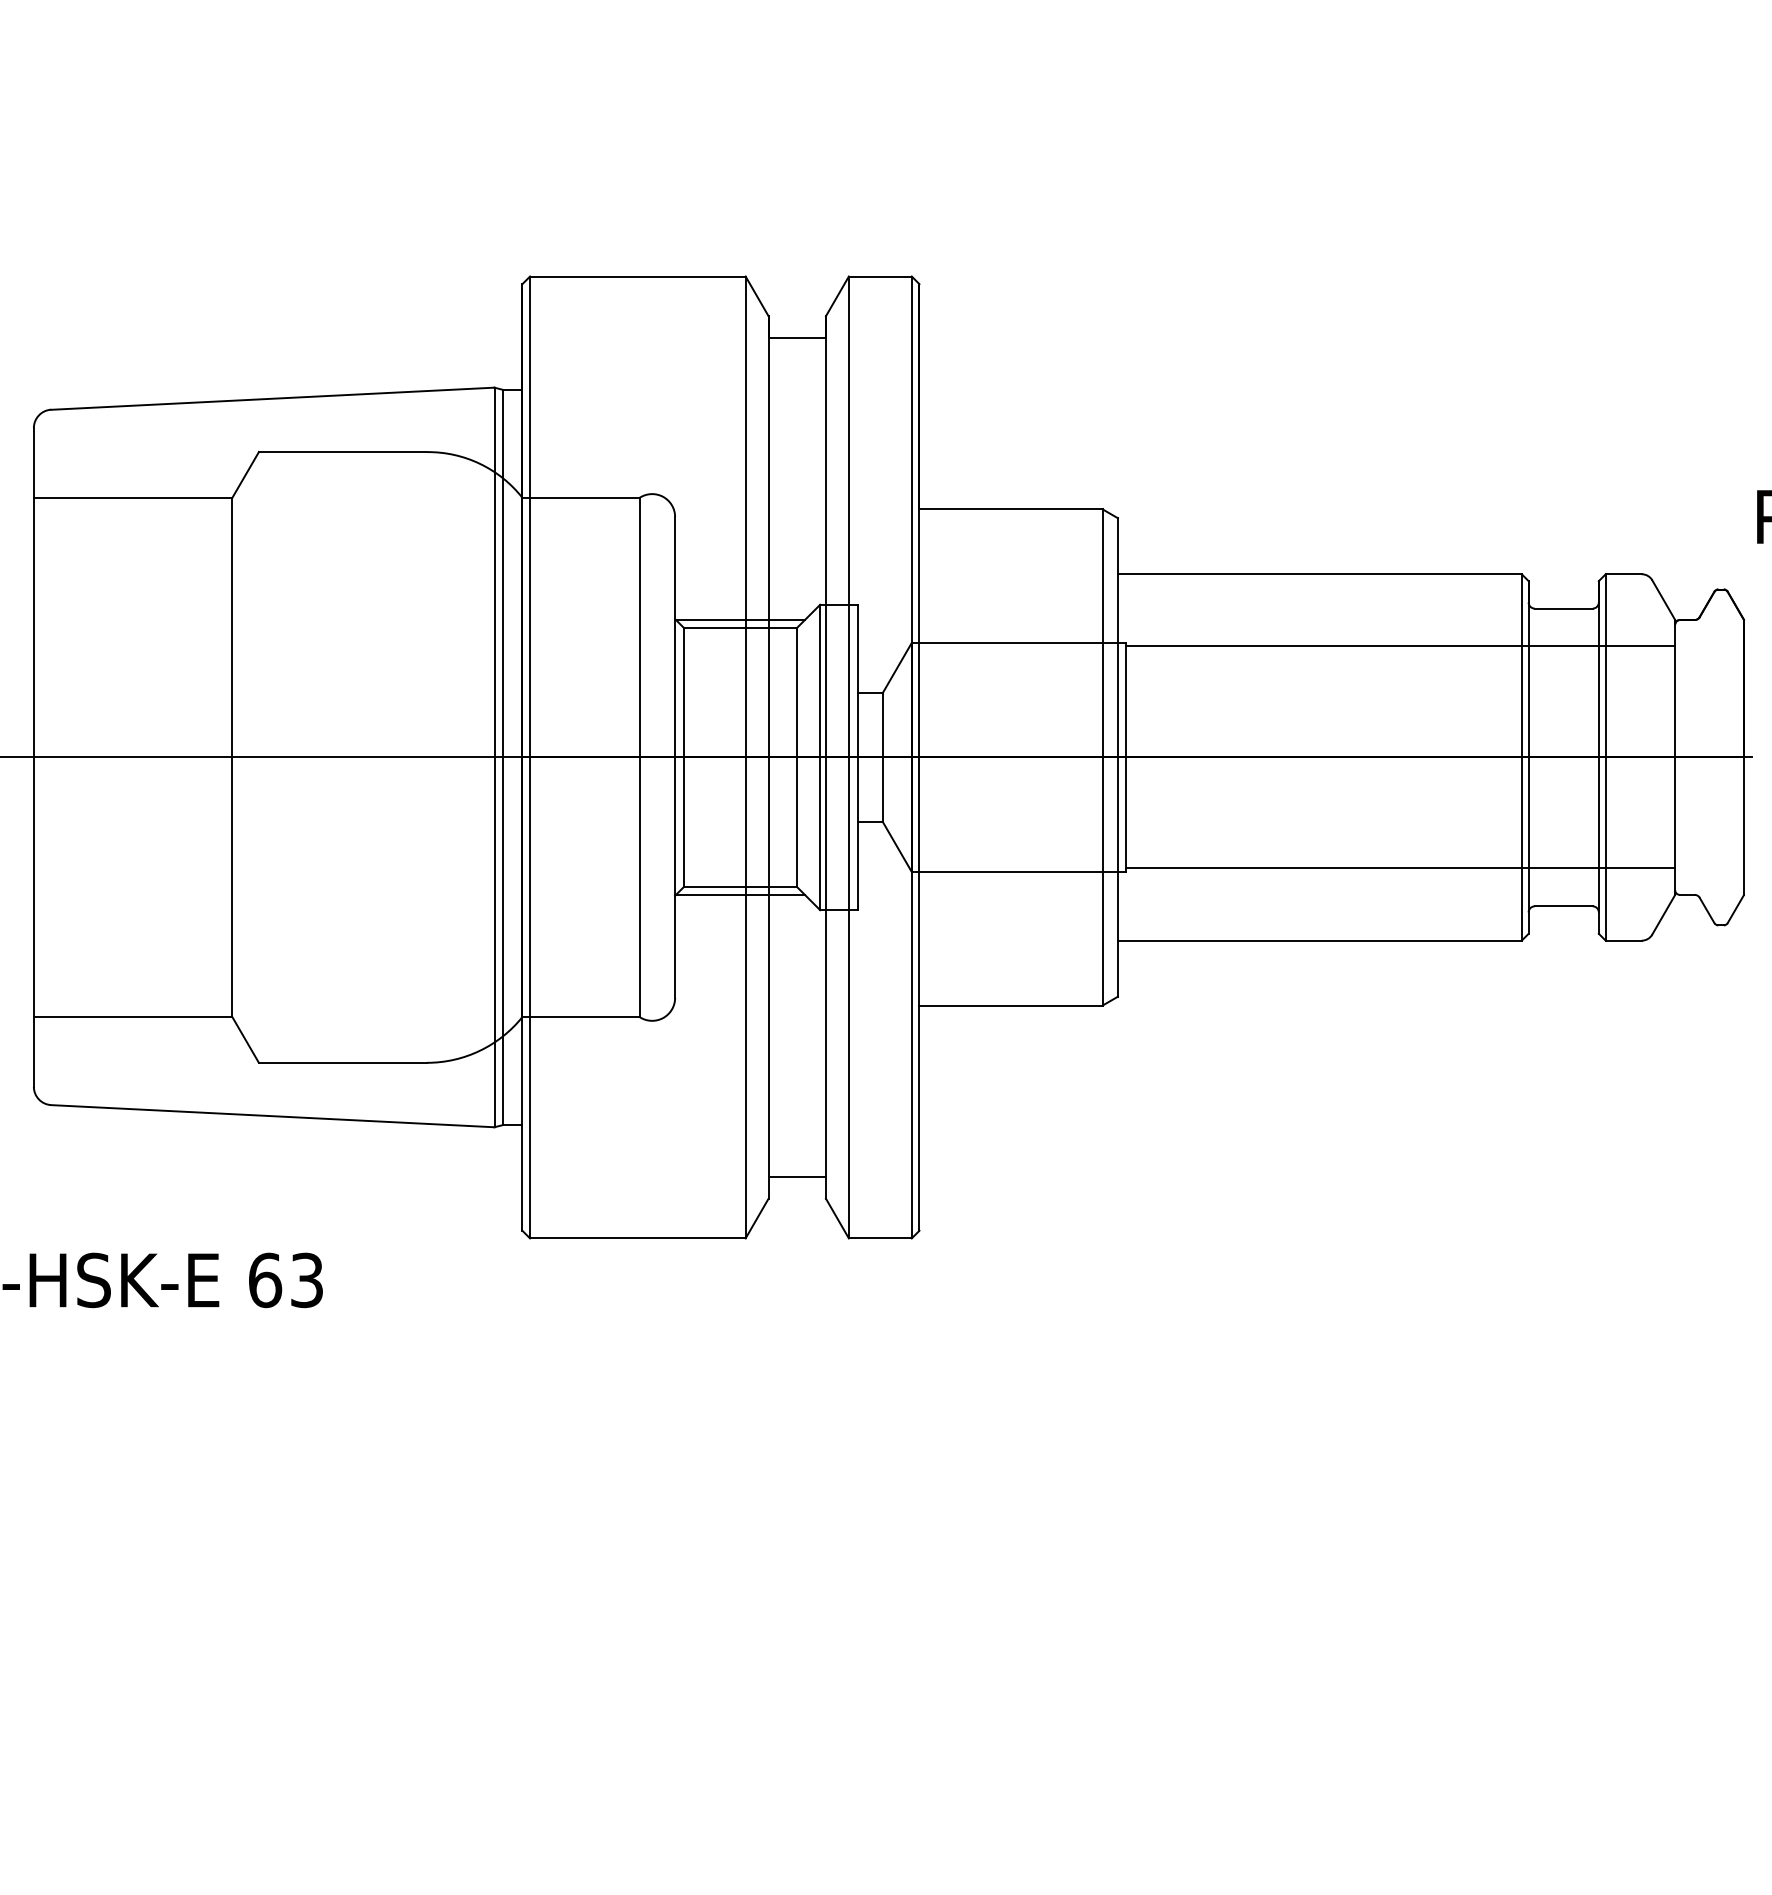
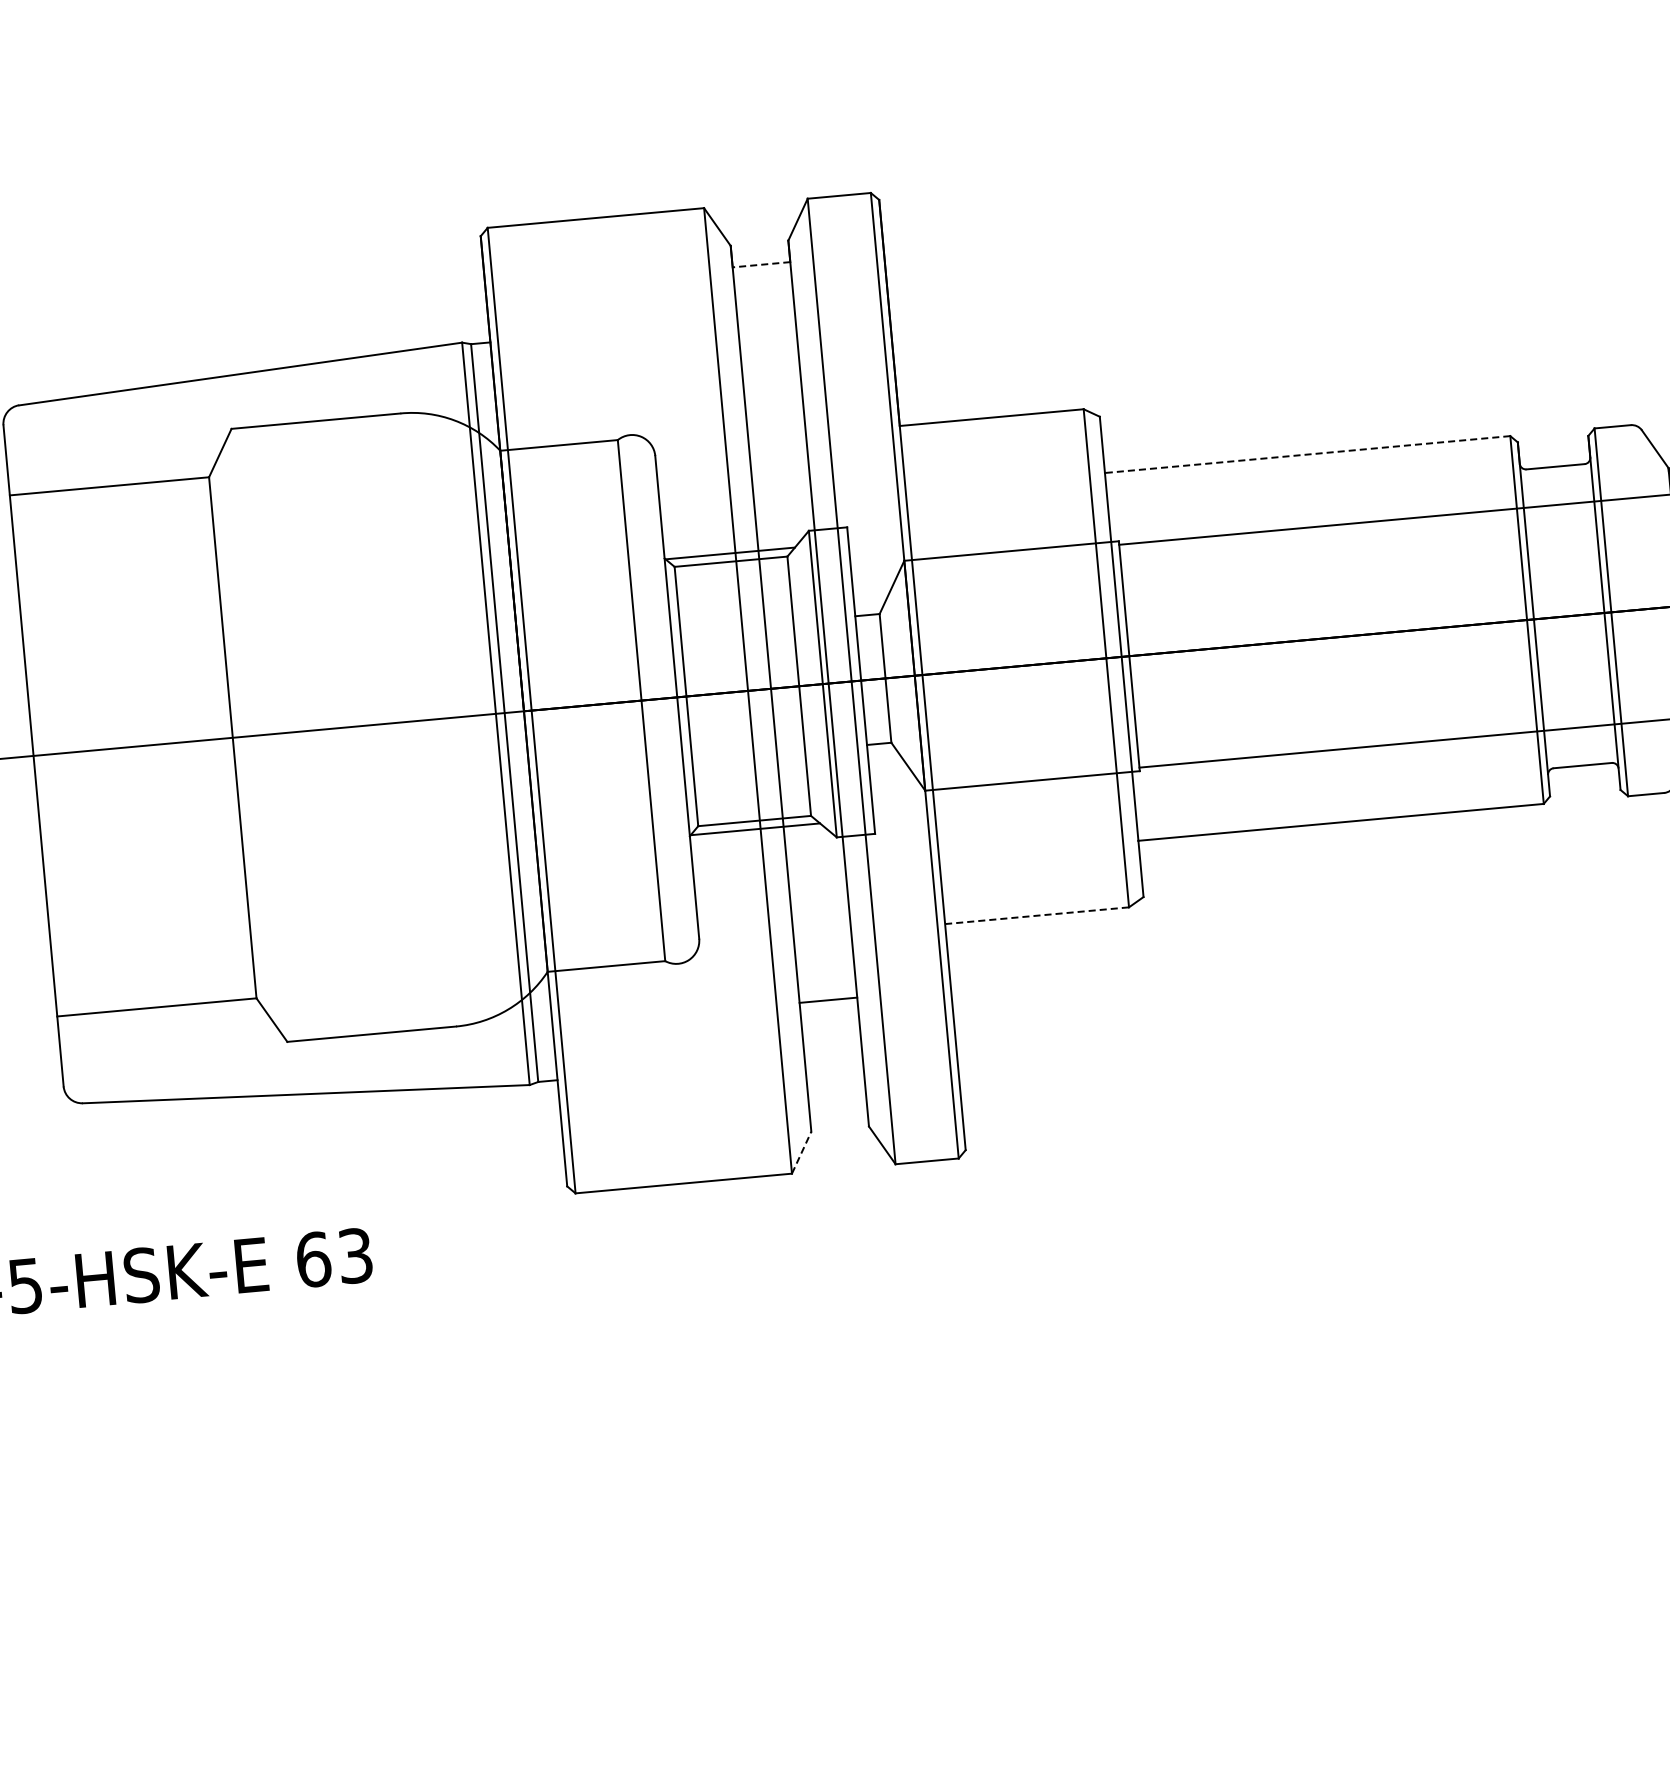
line: (797, 337) -> (761, 264), solid -> dashed
line: (1319, 574) -> (1307, 454), solid -> dashed
line: (1011, 1005) -> (1037, 915), solid -> dashed
line: (796, 1177) -> (827, 1000), moved
line: (757, 1218) -> (802, 1152), solid -> dashed

